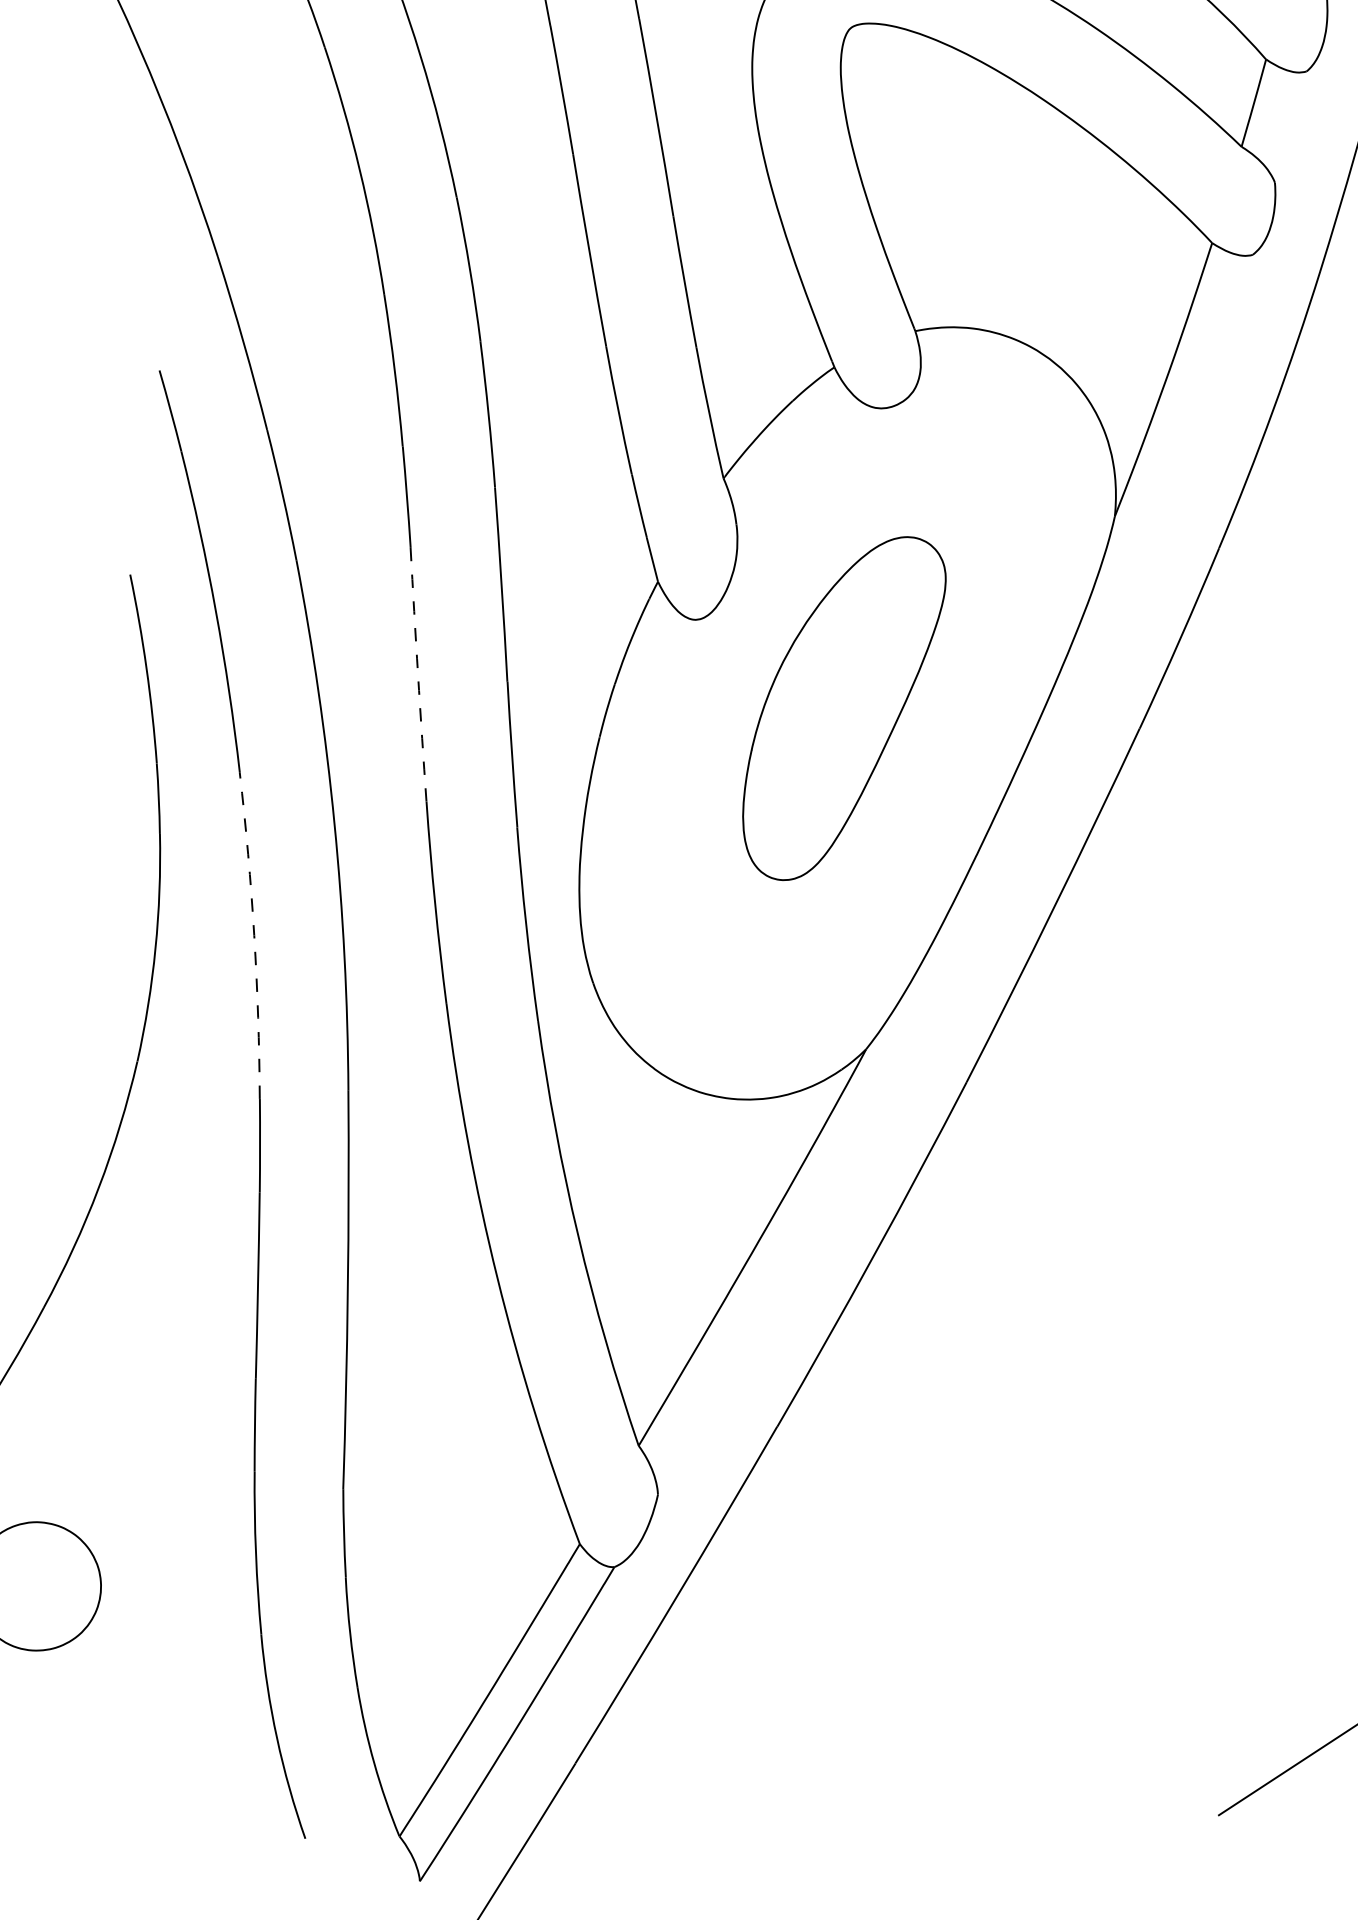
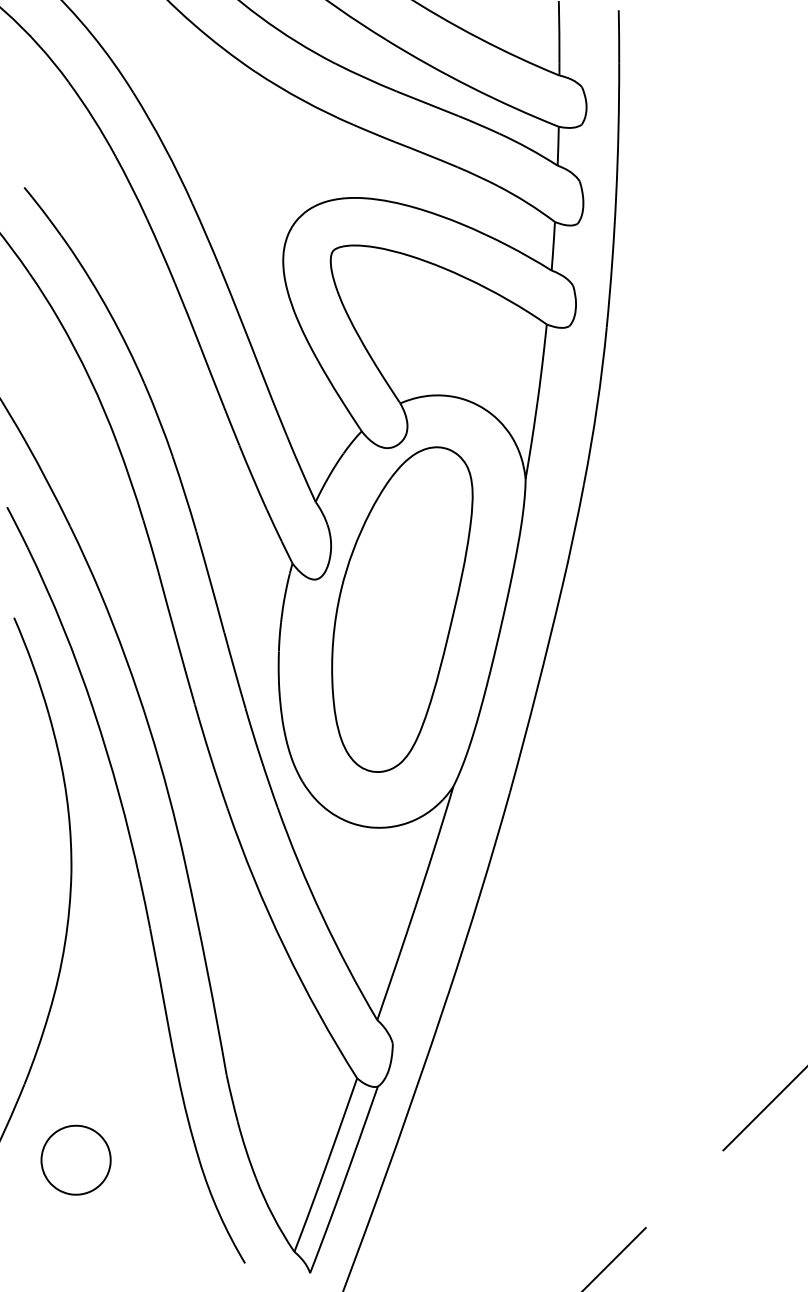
arc: (418, 674) -> (176, 638), dashed -> solid
part: (840, 707) -> (402, 609), size x1.67
arc: (254, 936) -> (119, 794), dashed -> solid

